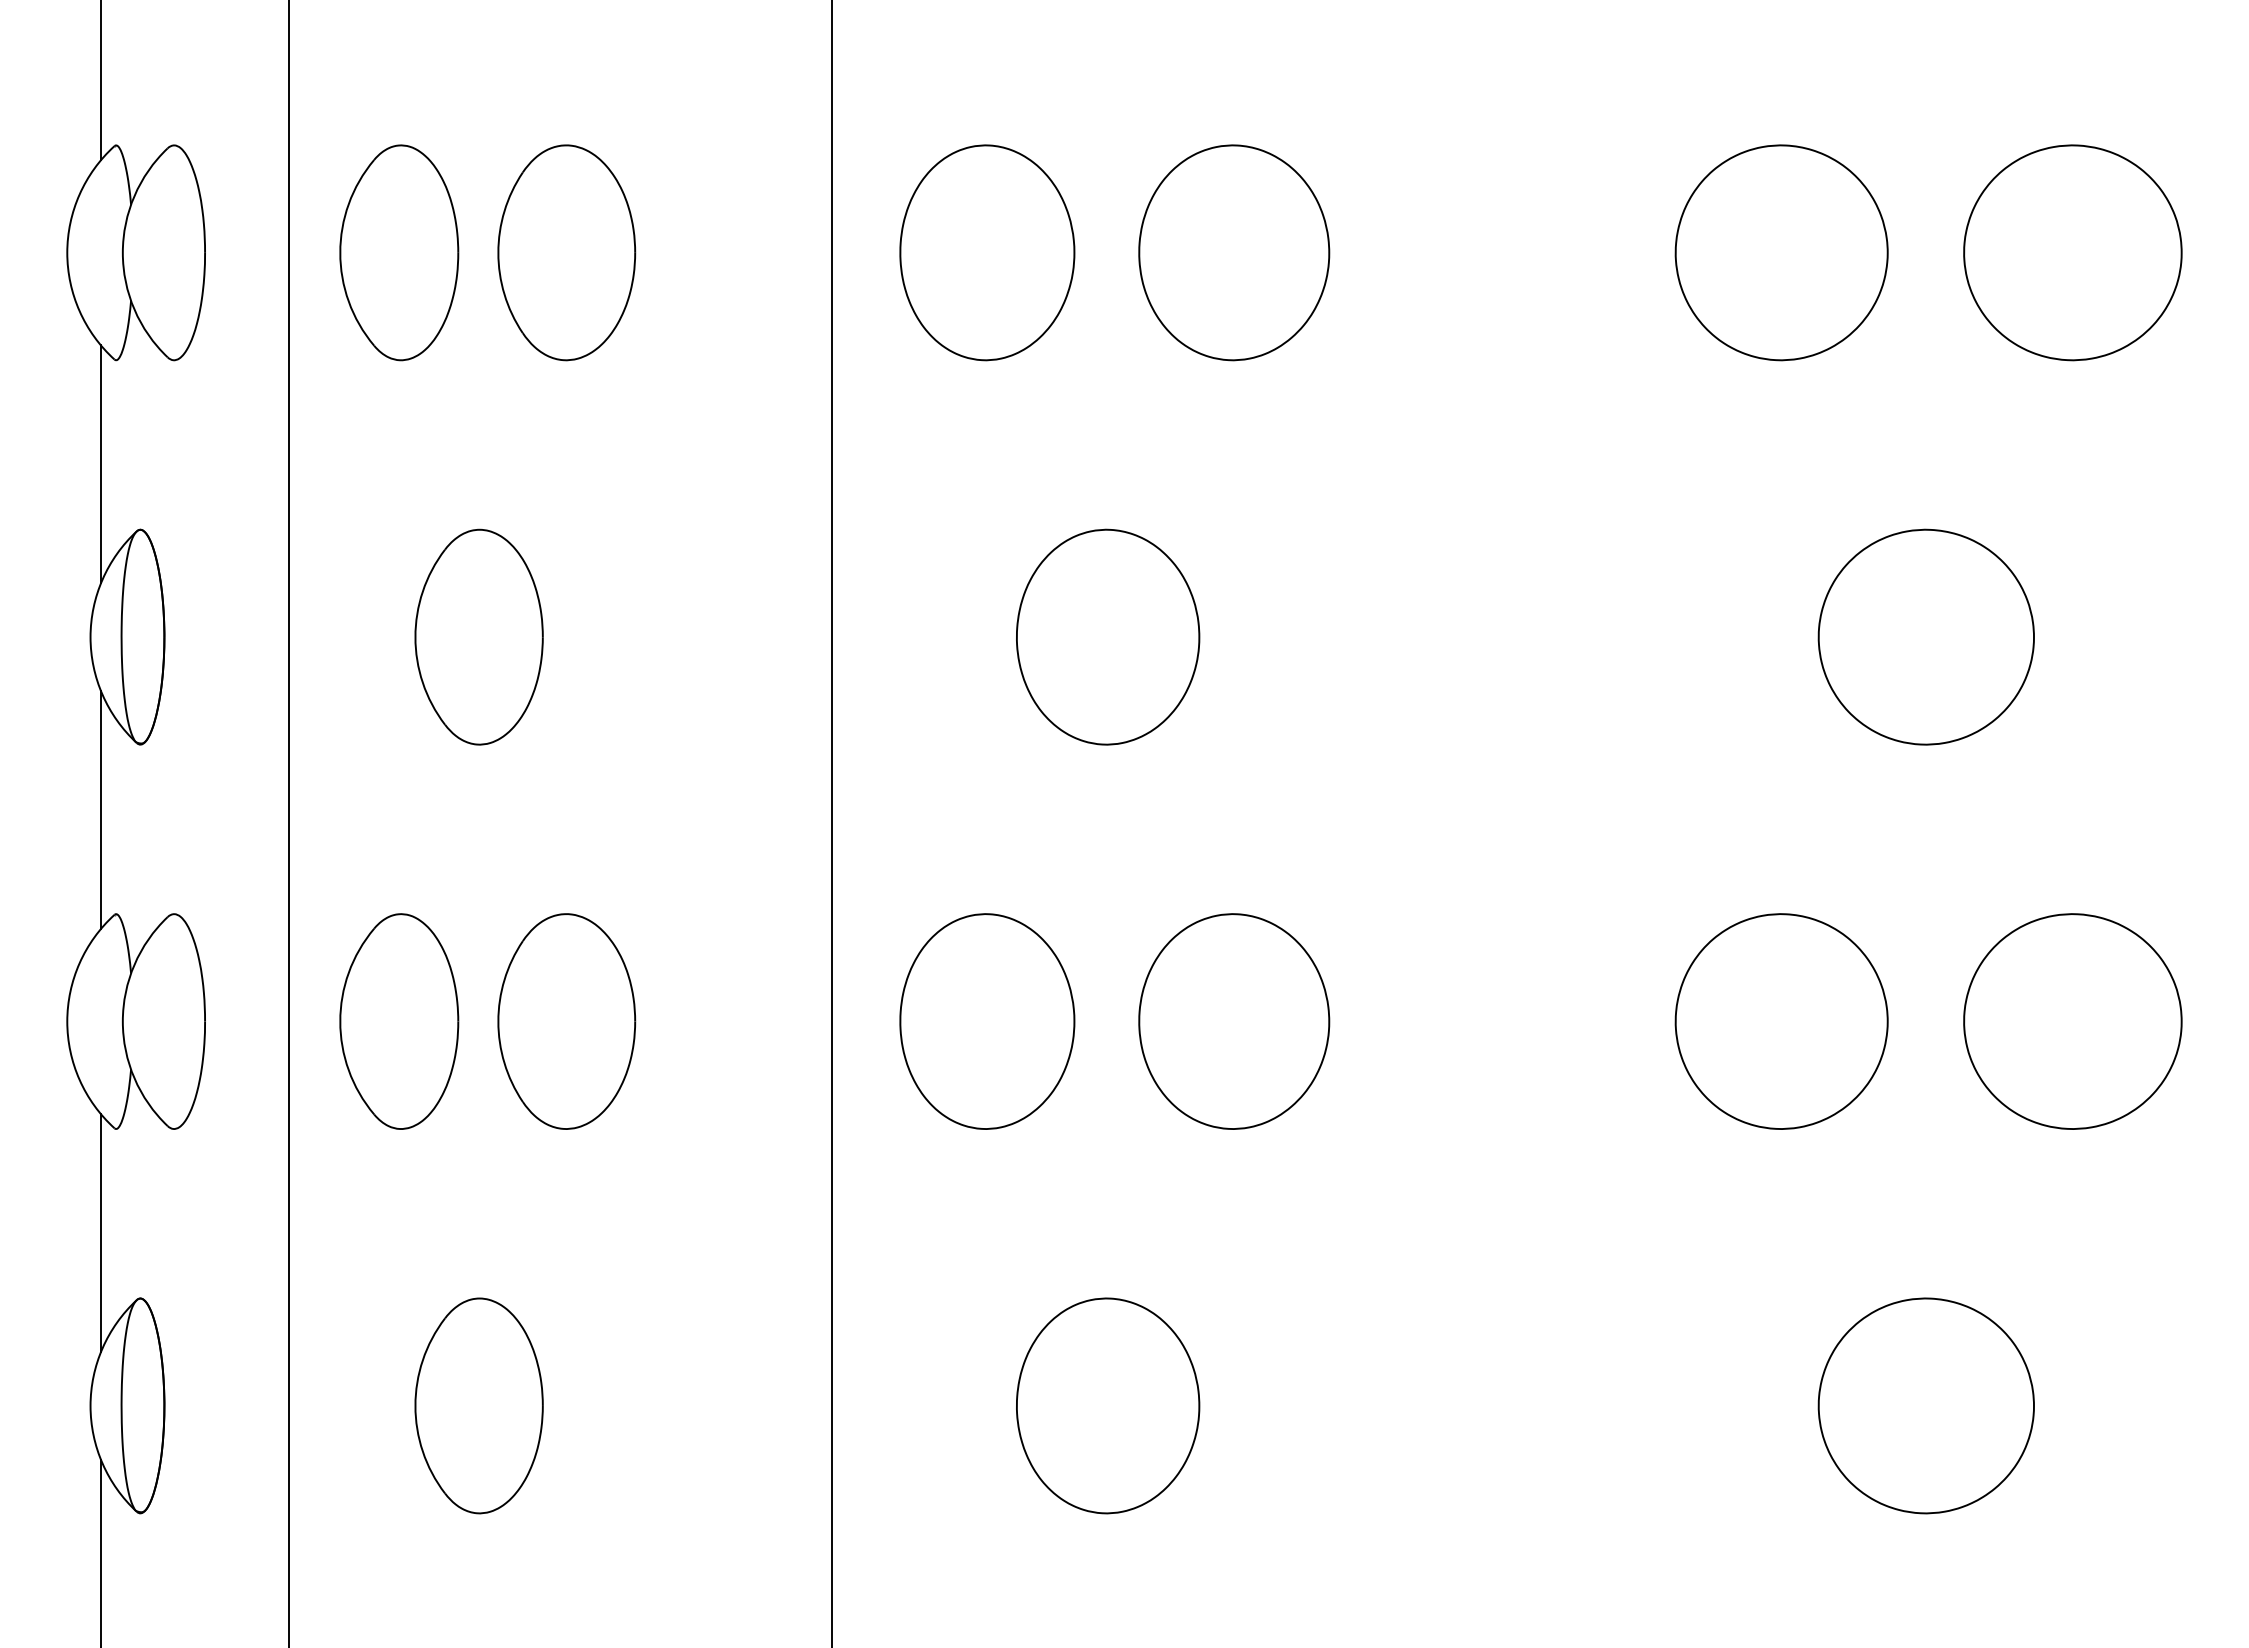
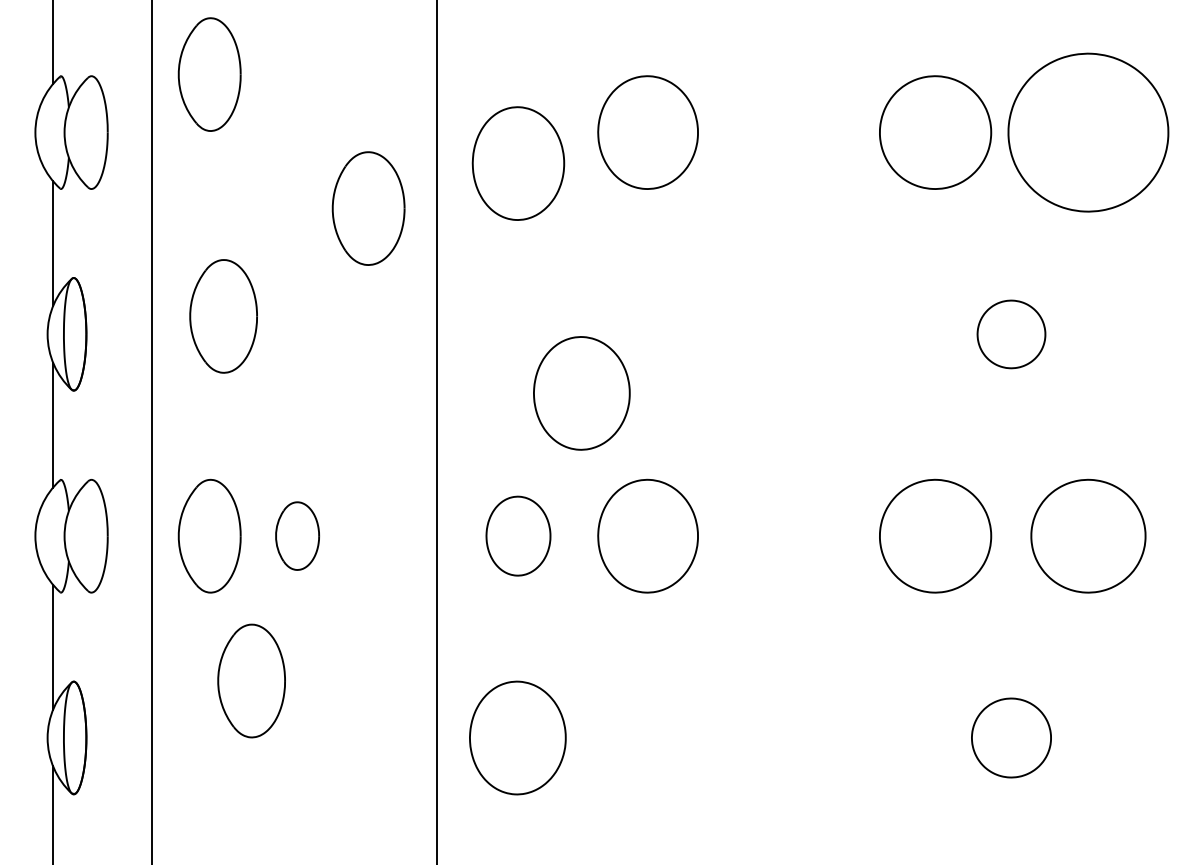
part: (398, 252) -> (209, 74), moved
part: (566, 252) -> (368, 208), moved
part: (987, 252) -> (518, 163), moved
part: (2072, 252) -> (1088, 132), size x1.4
part: (478, 637) -> (223, 316), moved
part: (1107, 637) -> (581, 393), moved
part: (1926, 637) -> (1011, 334), size x0.6
part: (566, 1020) -> (297, 535), size x0.6
part: (987, 1020) -> (518, 535), size x0.7
part: (478, 1404) -> (251, 680), moved
part: (1107, 1404) -> (517, 737), moved
part: (1926, 1404) -> (1011, 737), size x0.7

